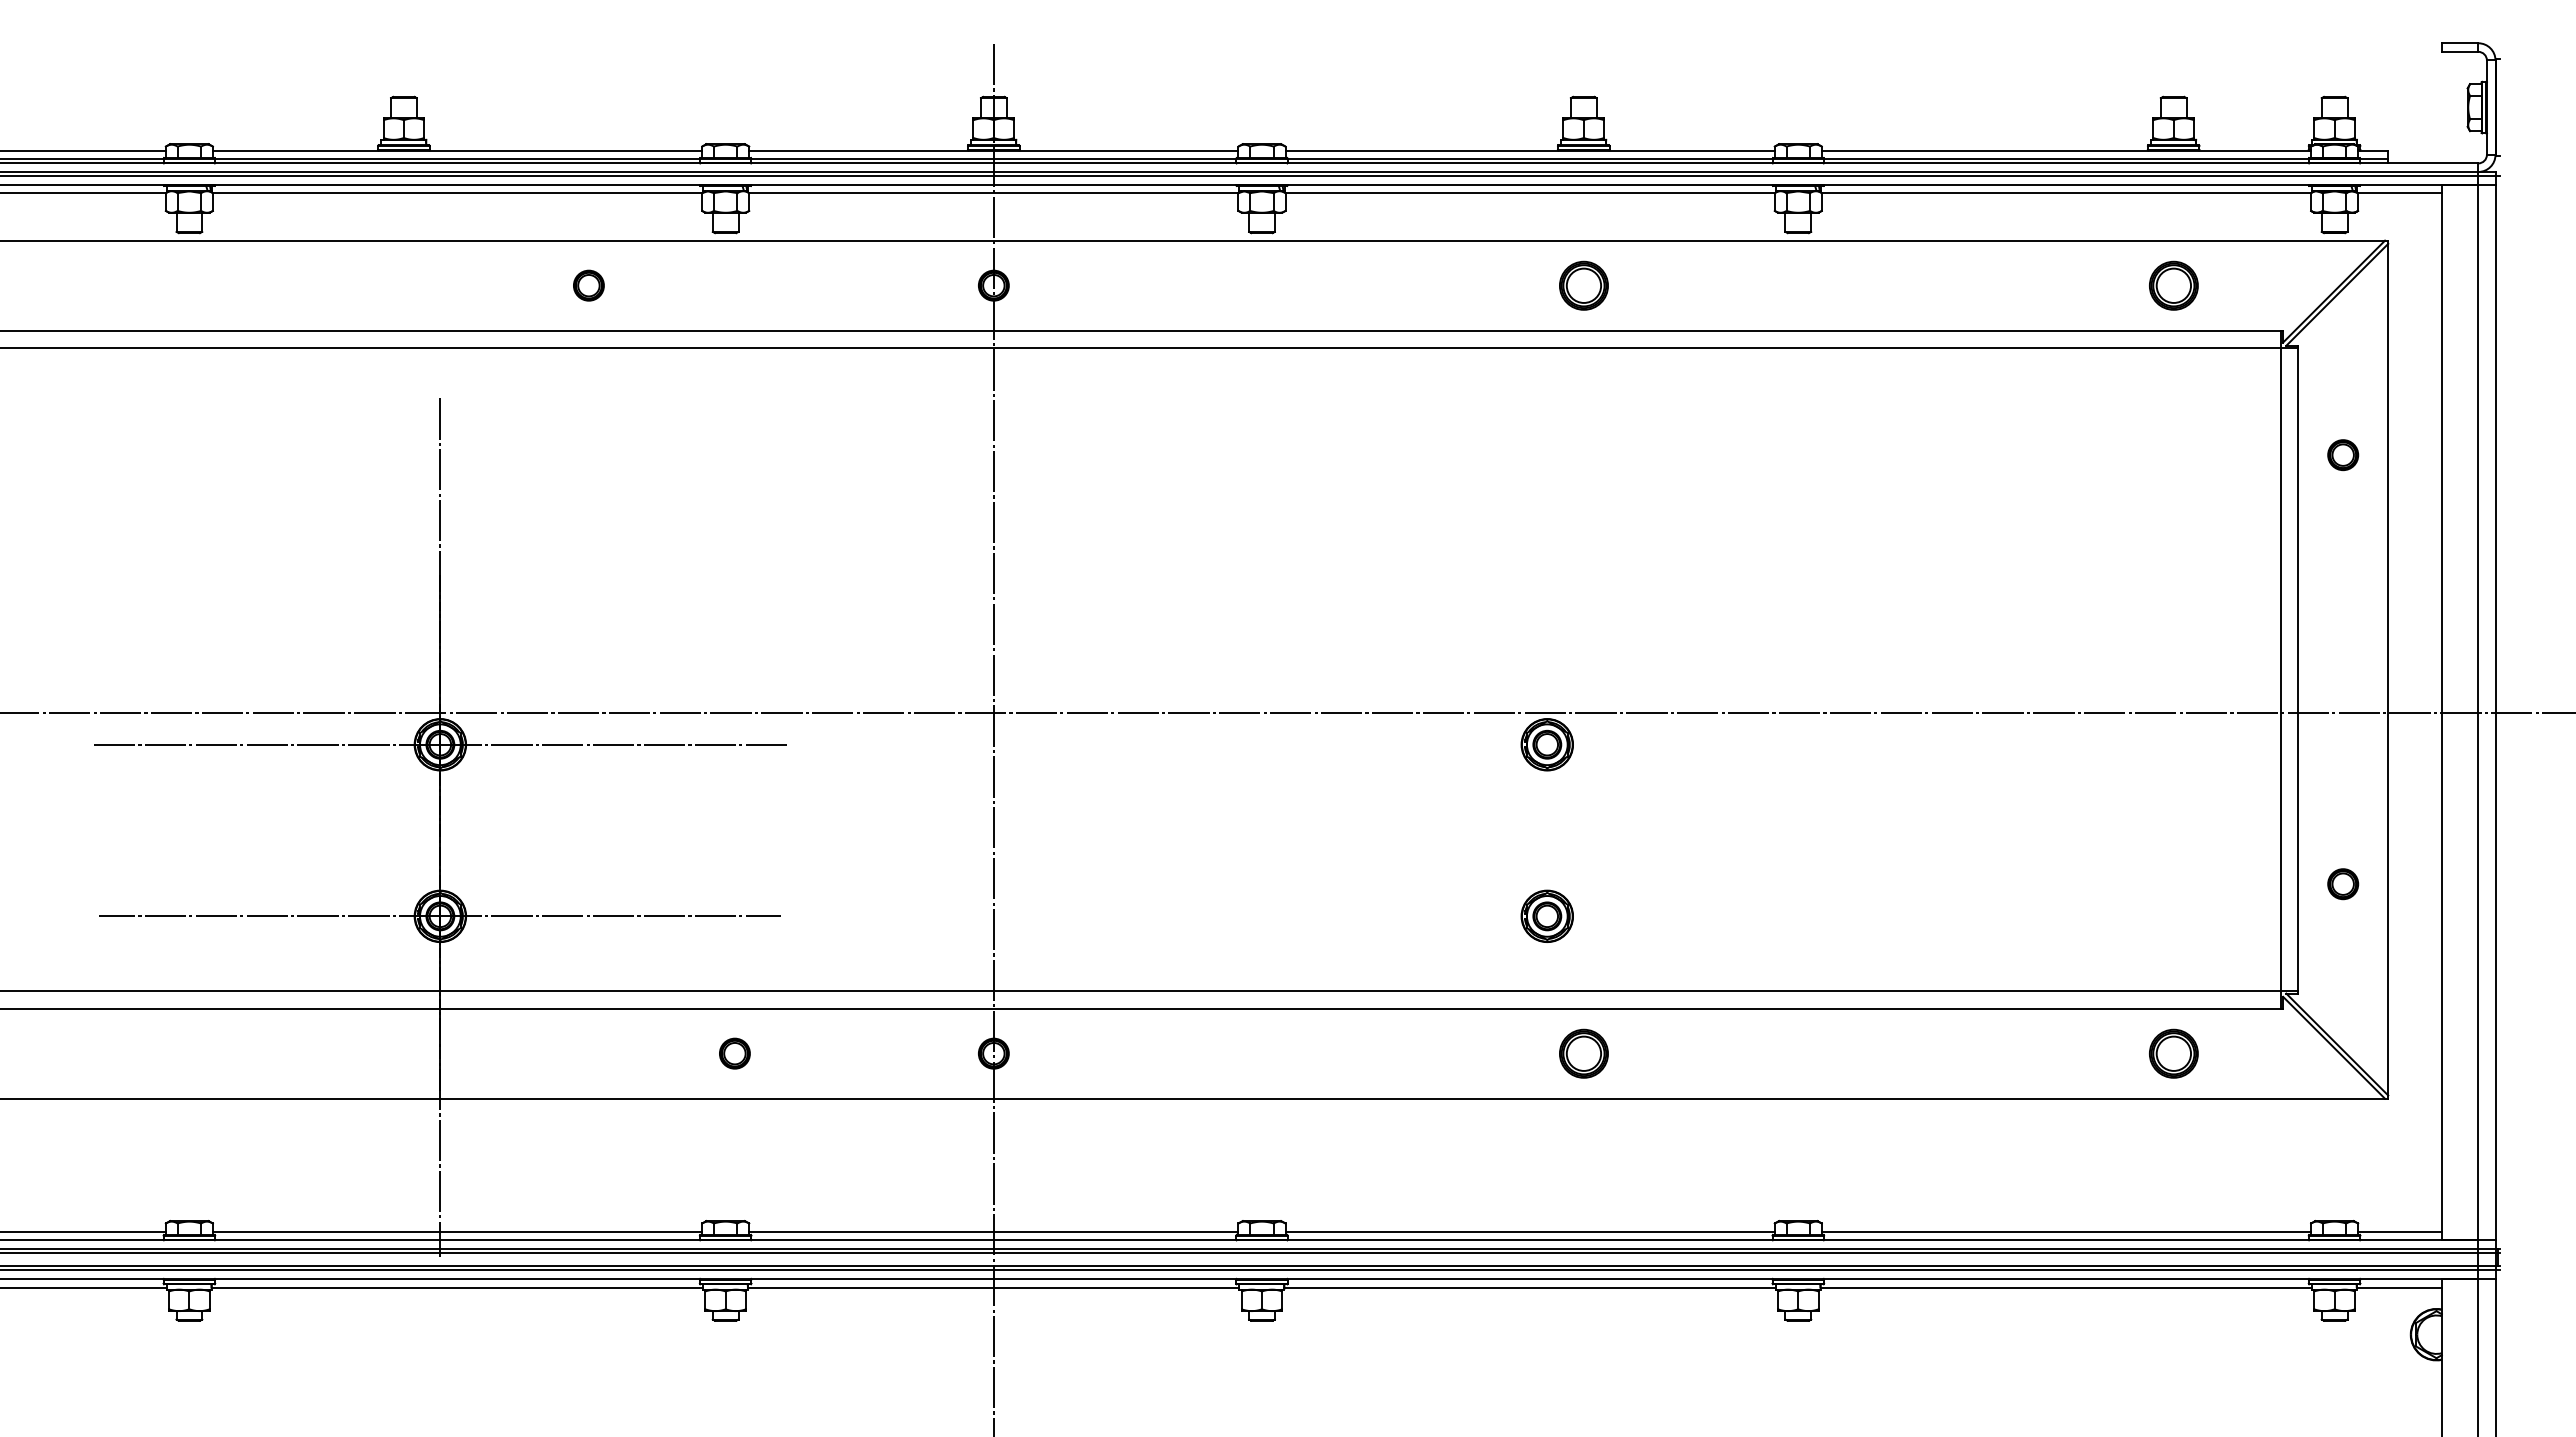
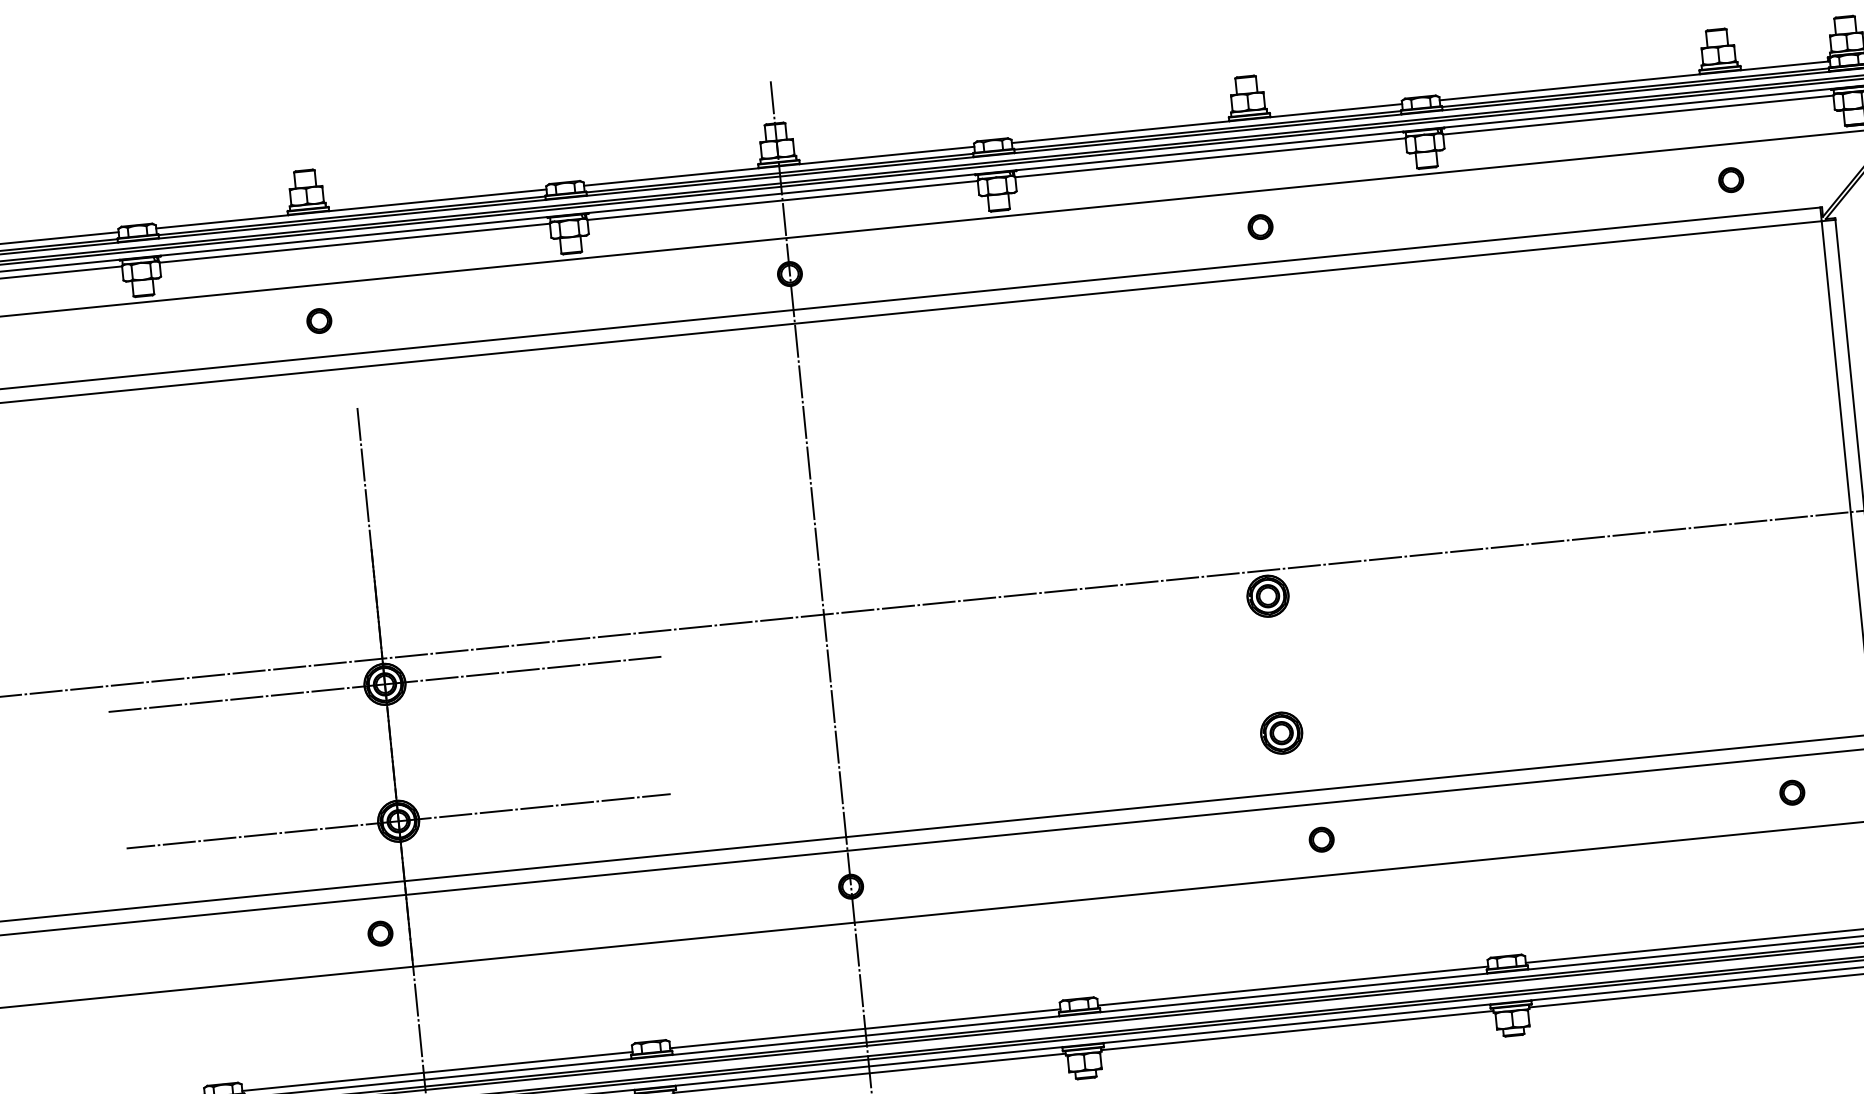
part: (588, 285) -> (319, 320), moved
part: (1583, 285) -> (1260, 226), size x0.62
part: (2173, 285) -> (1731, 180), size x0.62
part: (734, 1053) -> (380, 933), moved
part: (1583, 1053) -> (1321, 839), size x0.62
part: (2173, 1053) -> (1792, 792), size x0.62

